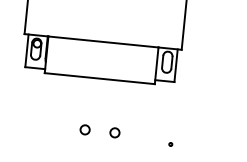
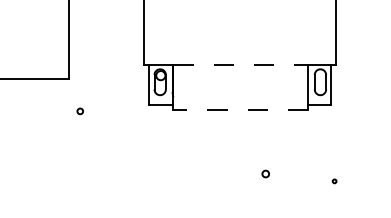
line: (104, 42) -> (241, 65), solid -> dashed
line: (99, 78) -> (240, 110), solid -> dashed
circle: (84, 129) -> (228, 173), removed
circle: (114, 132) -> (265, 173), size x0.6

